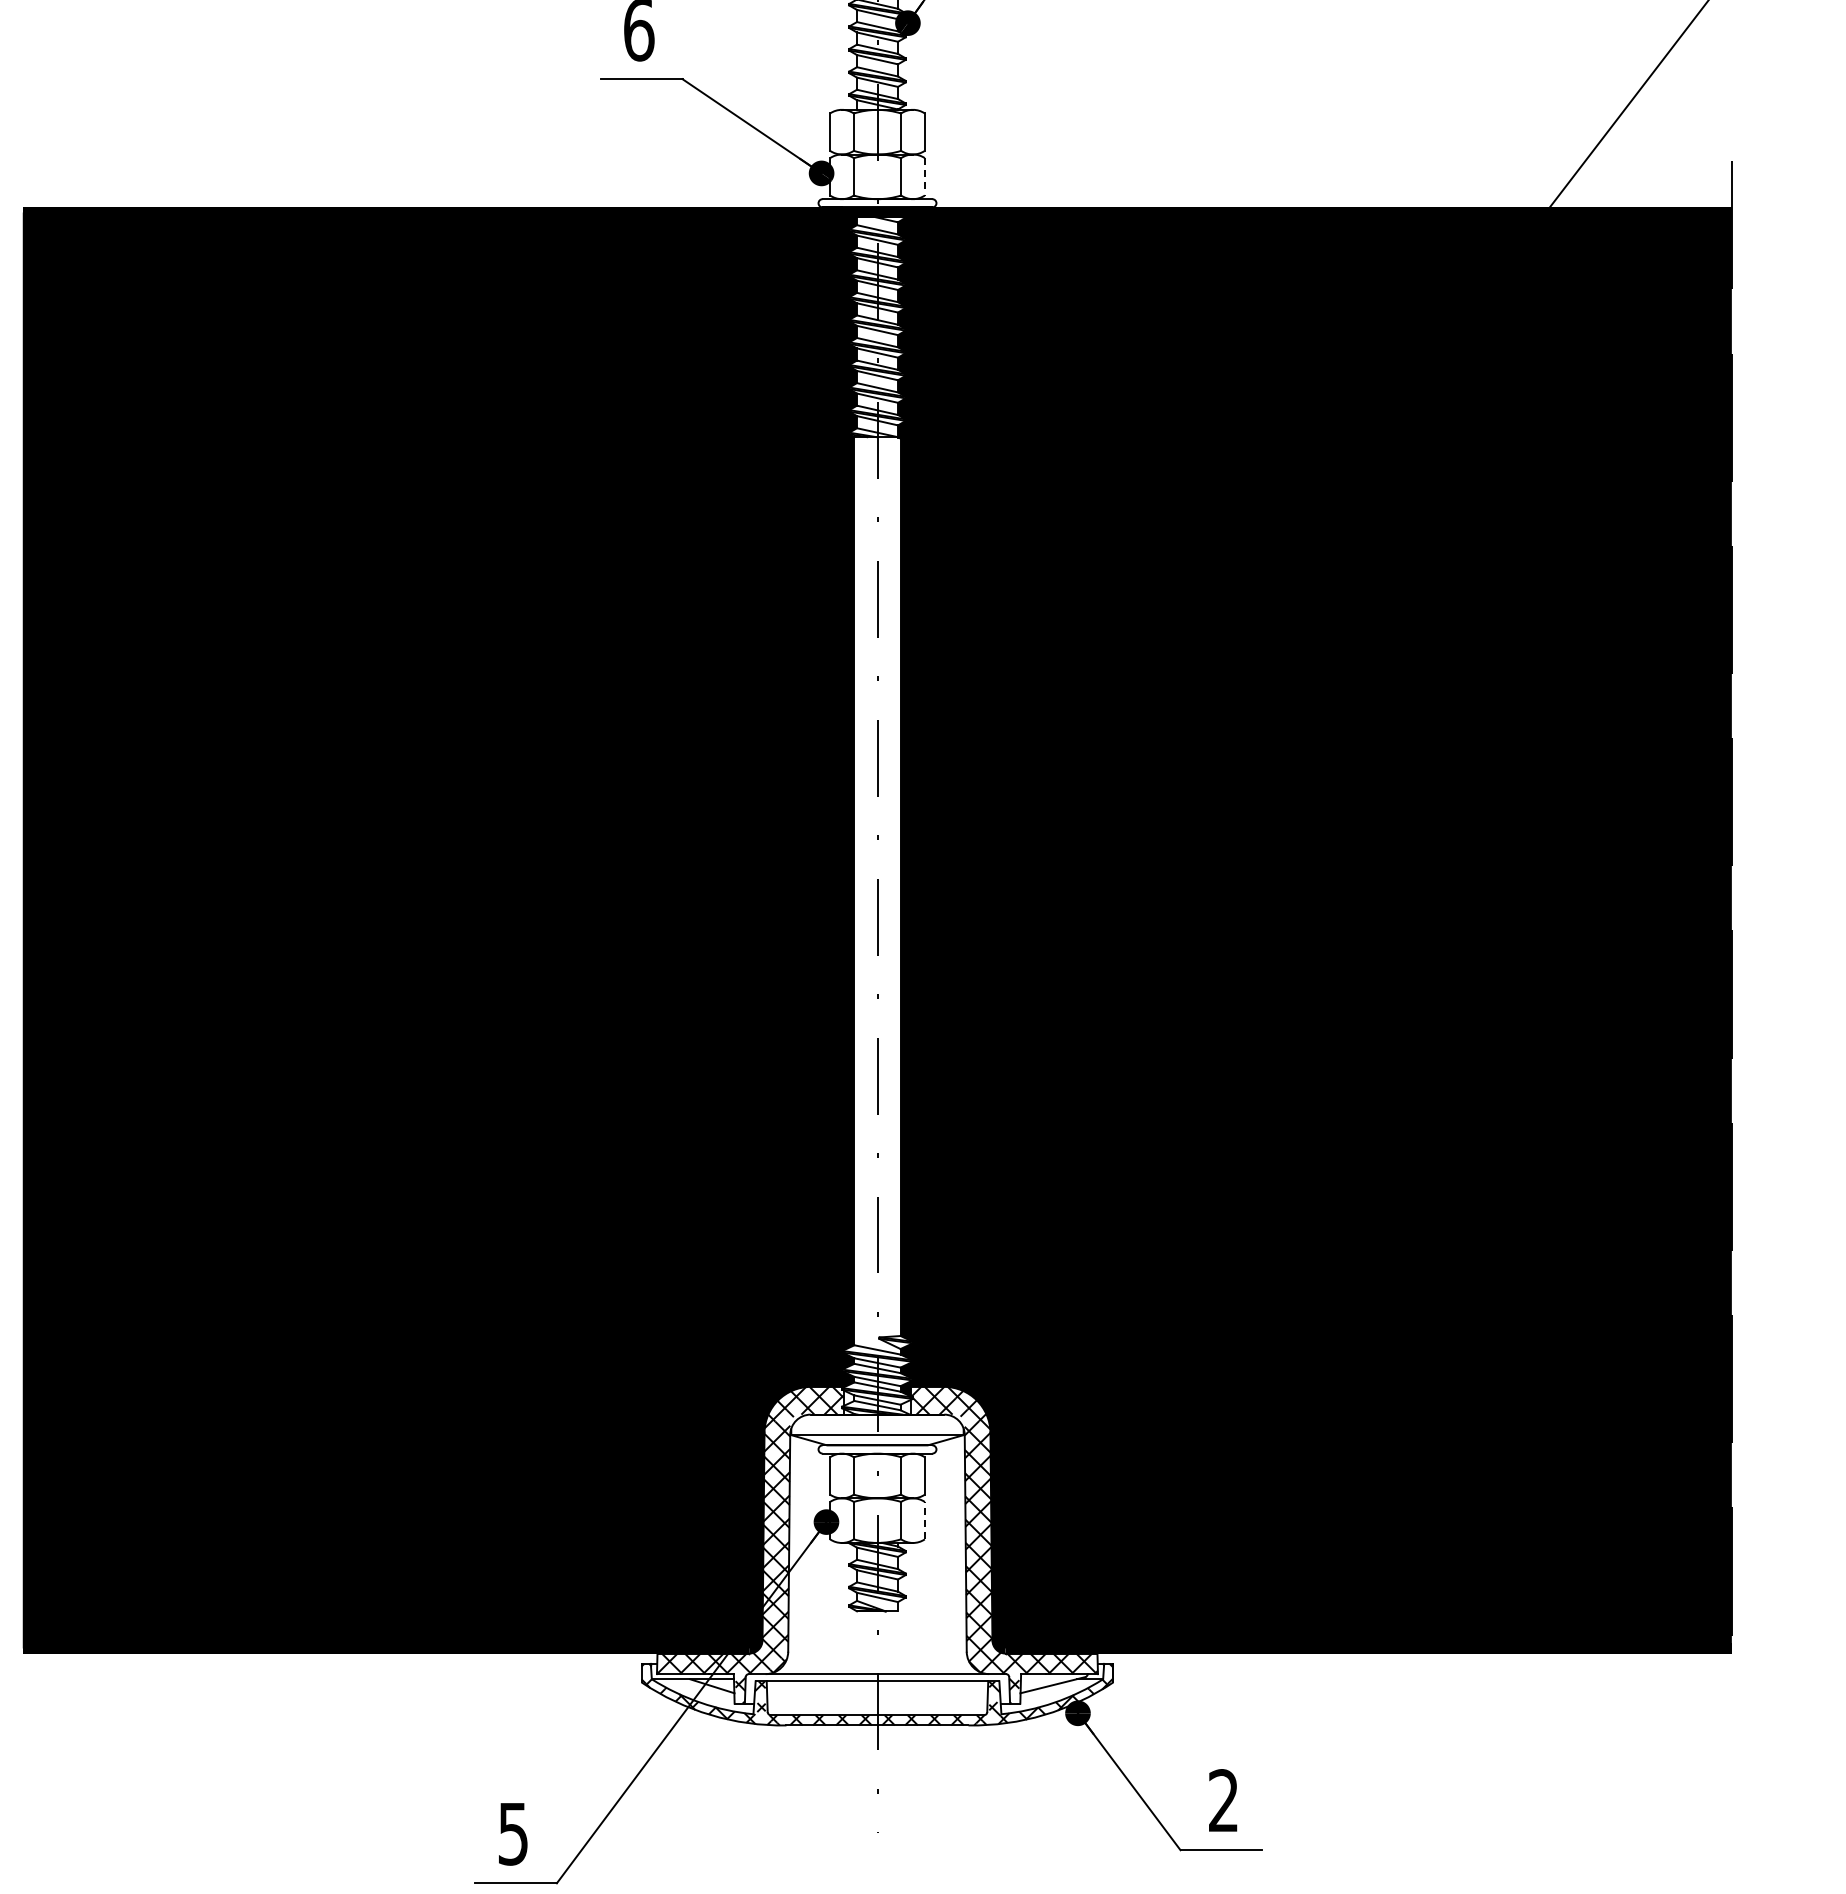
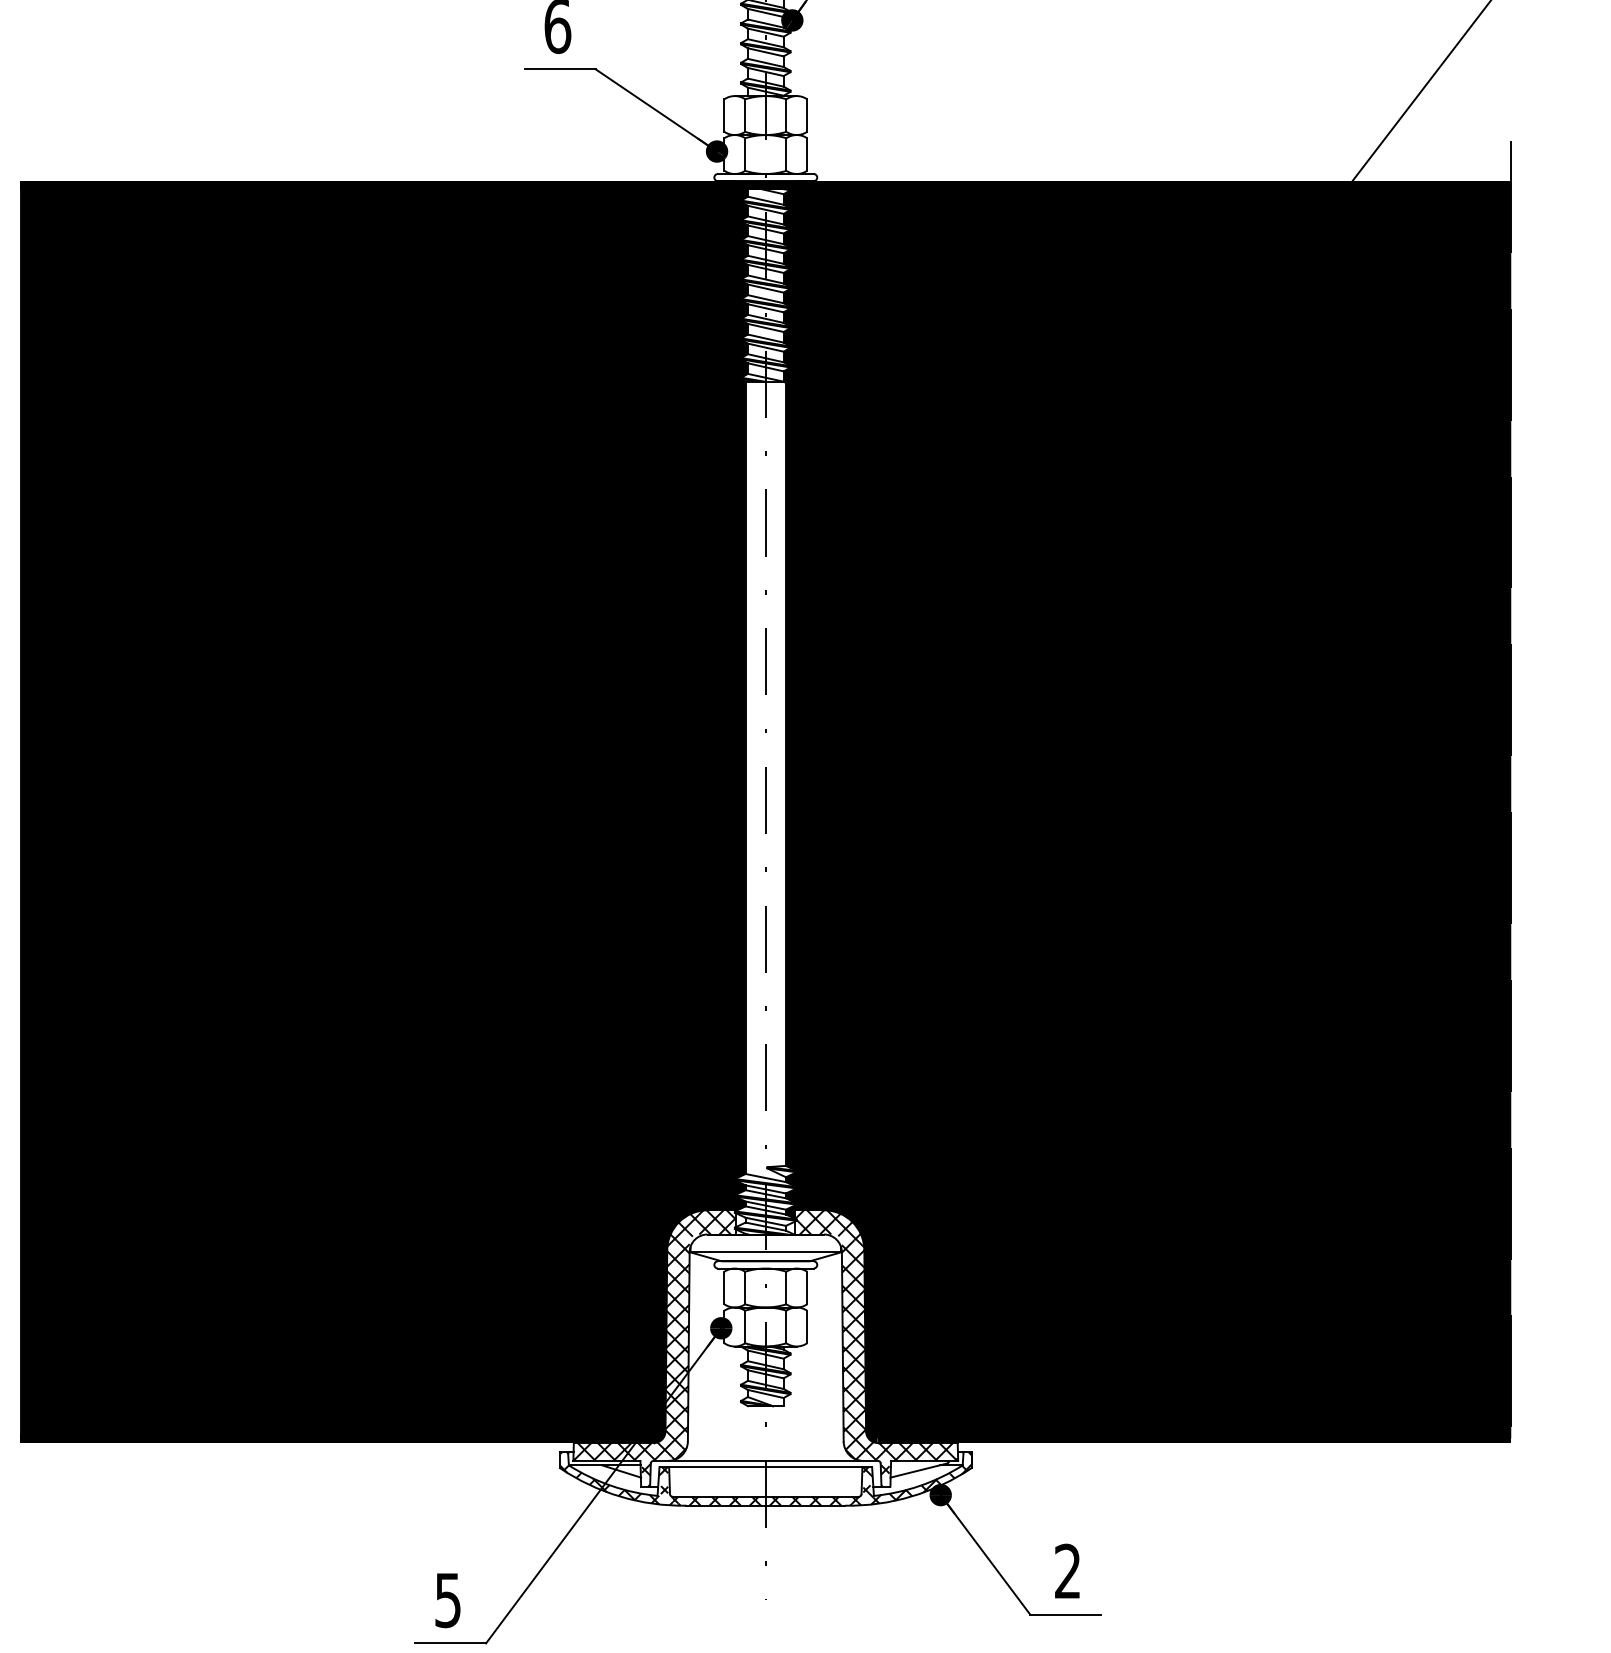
line: (924, 176) -> (806, 154), dashed -> solid
line: (924, 1520) -> (806, 1326), dashed -> solid

